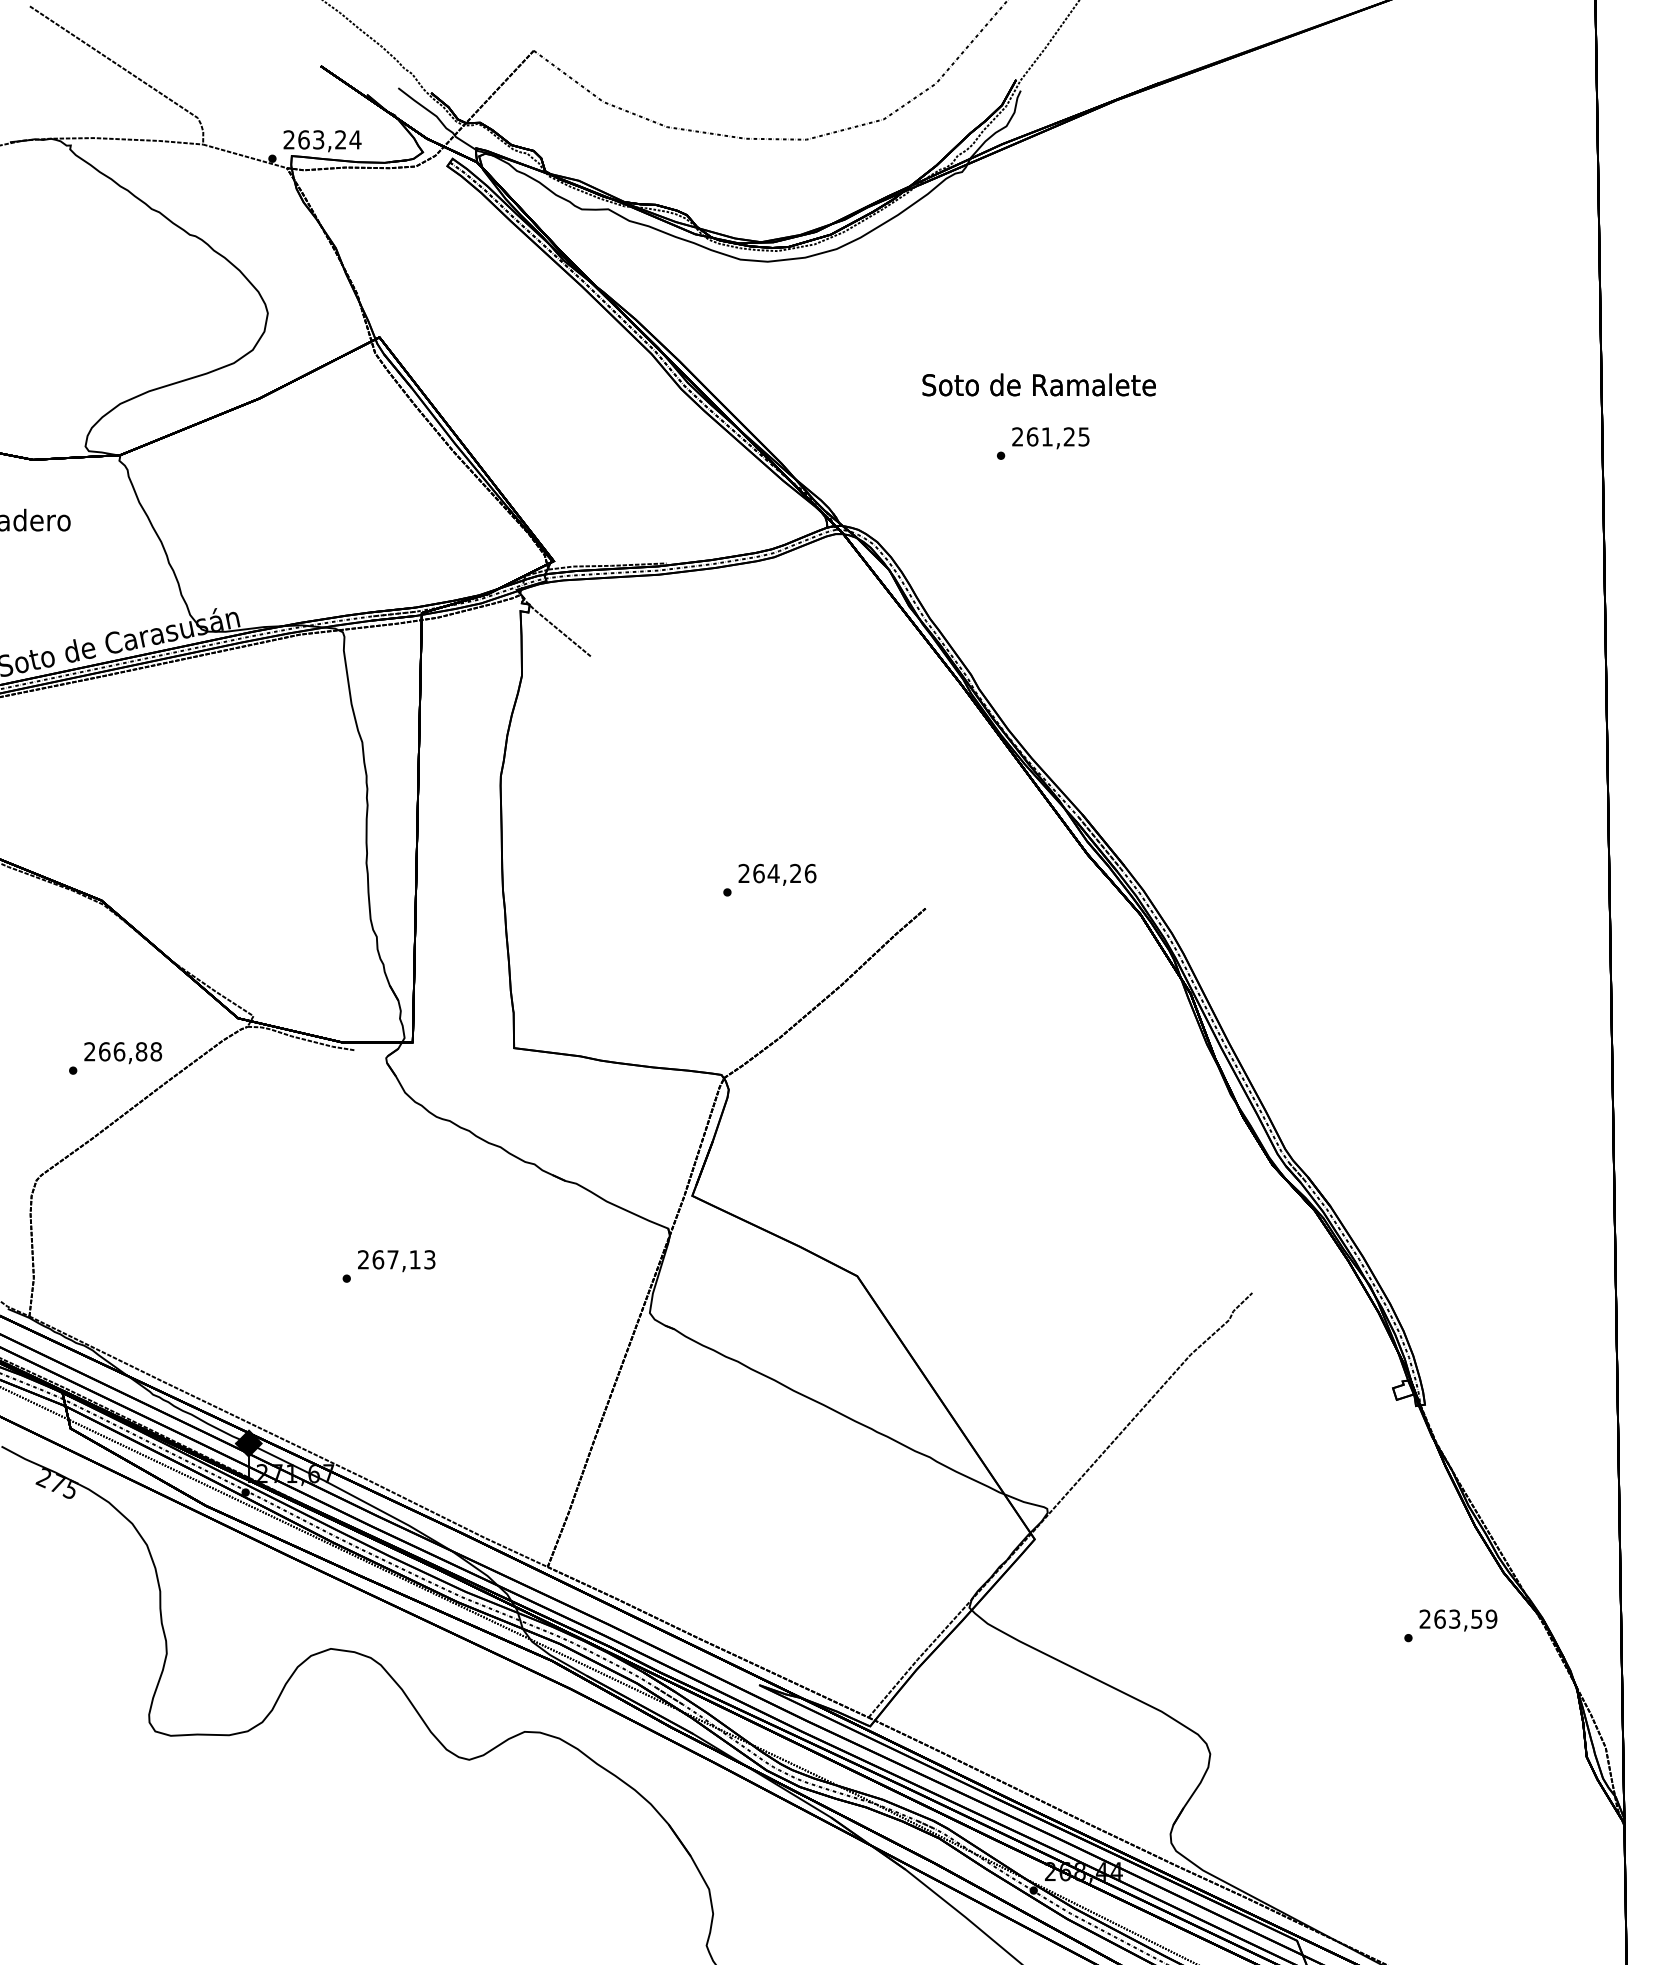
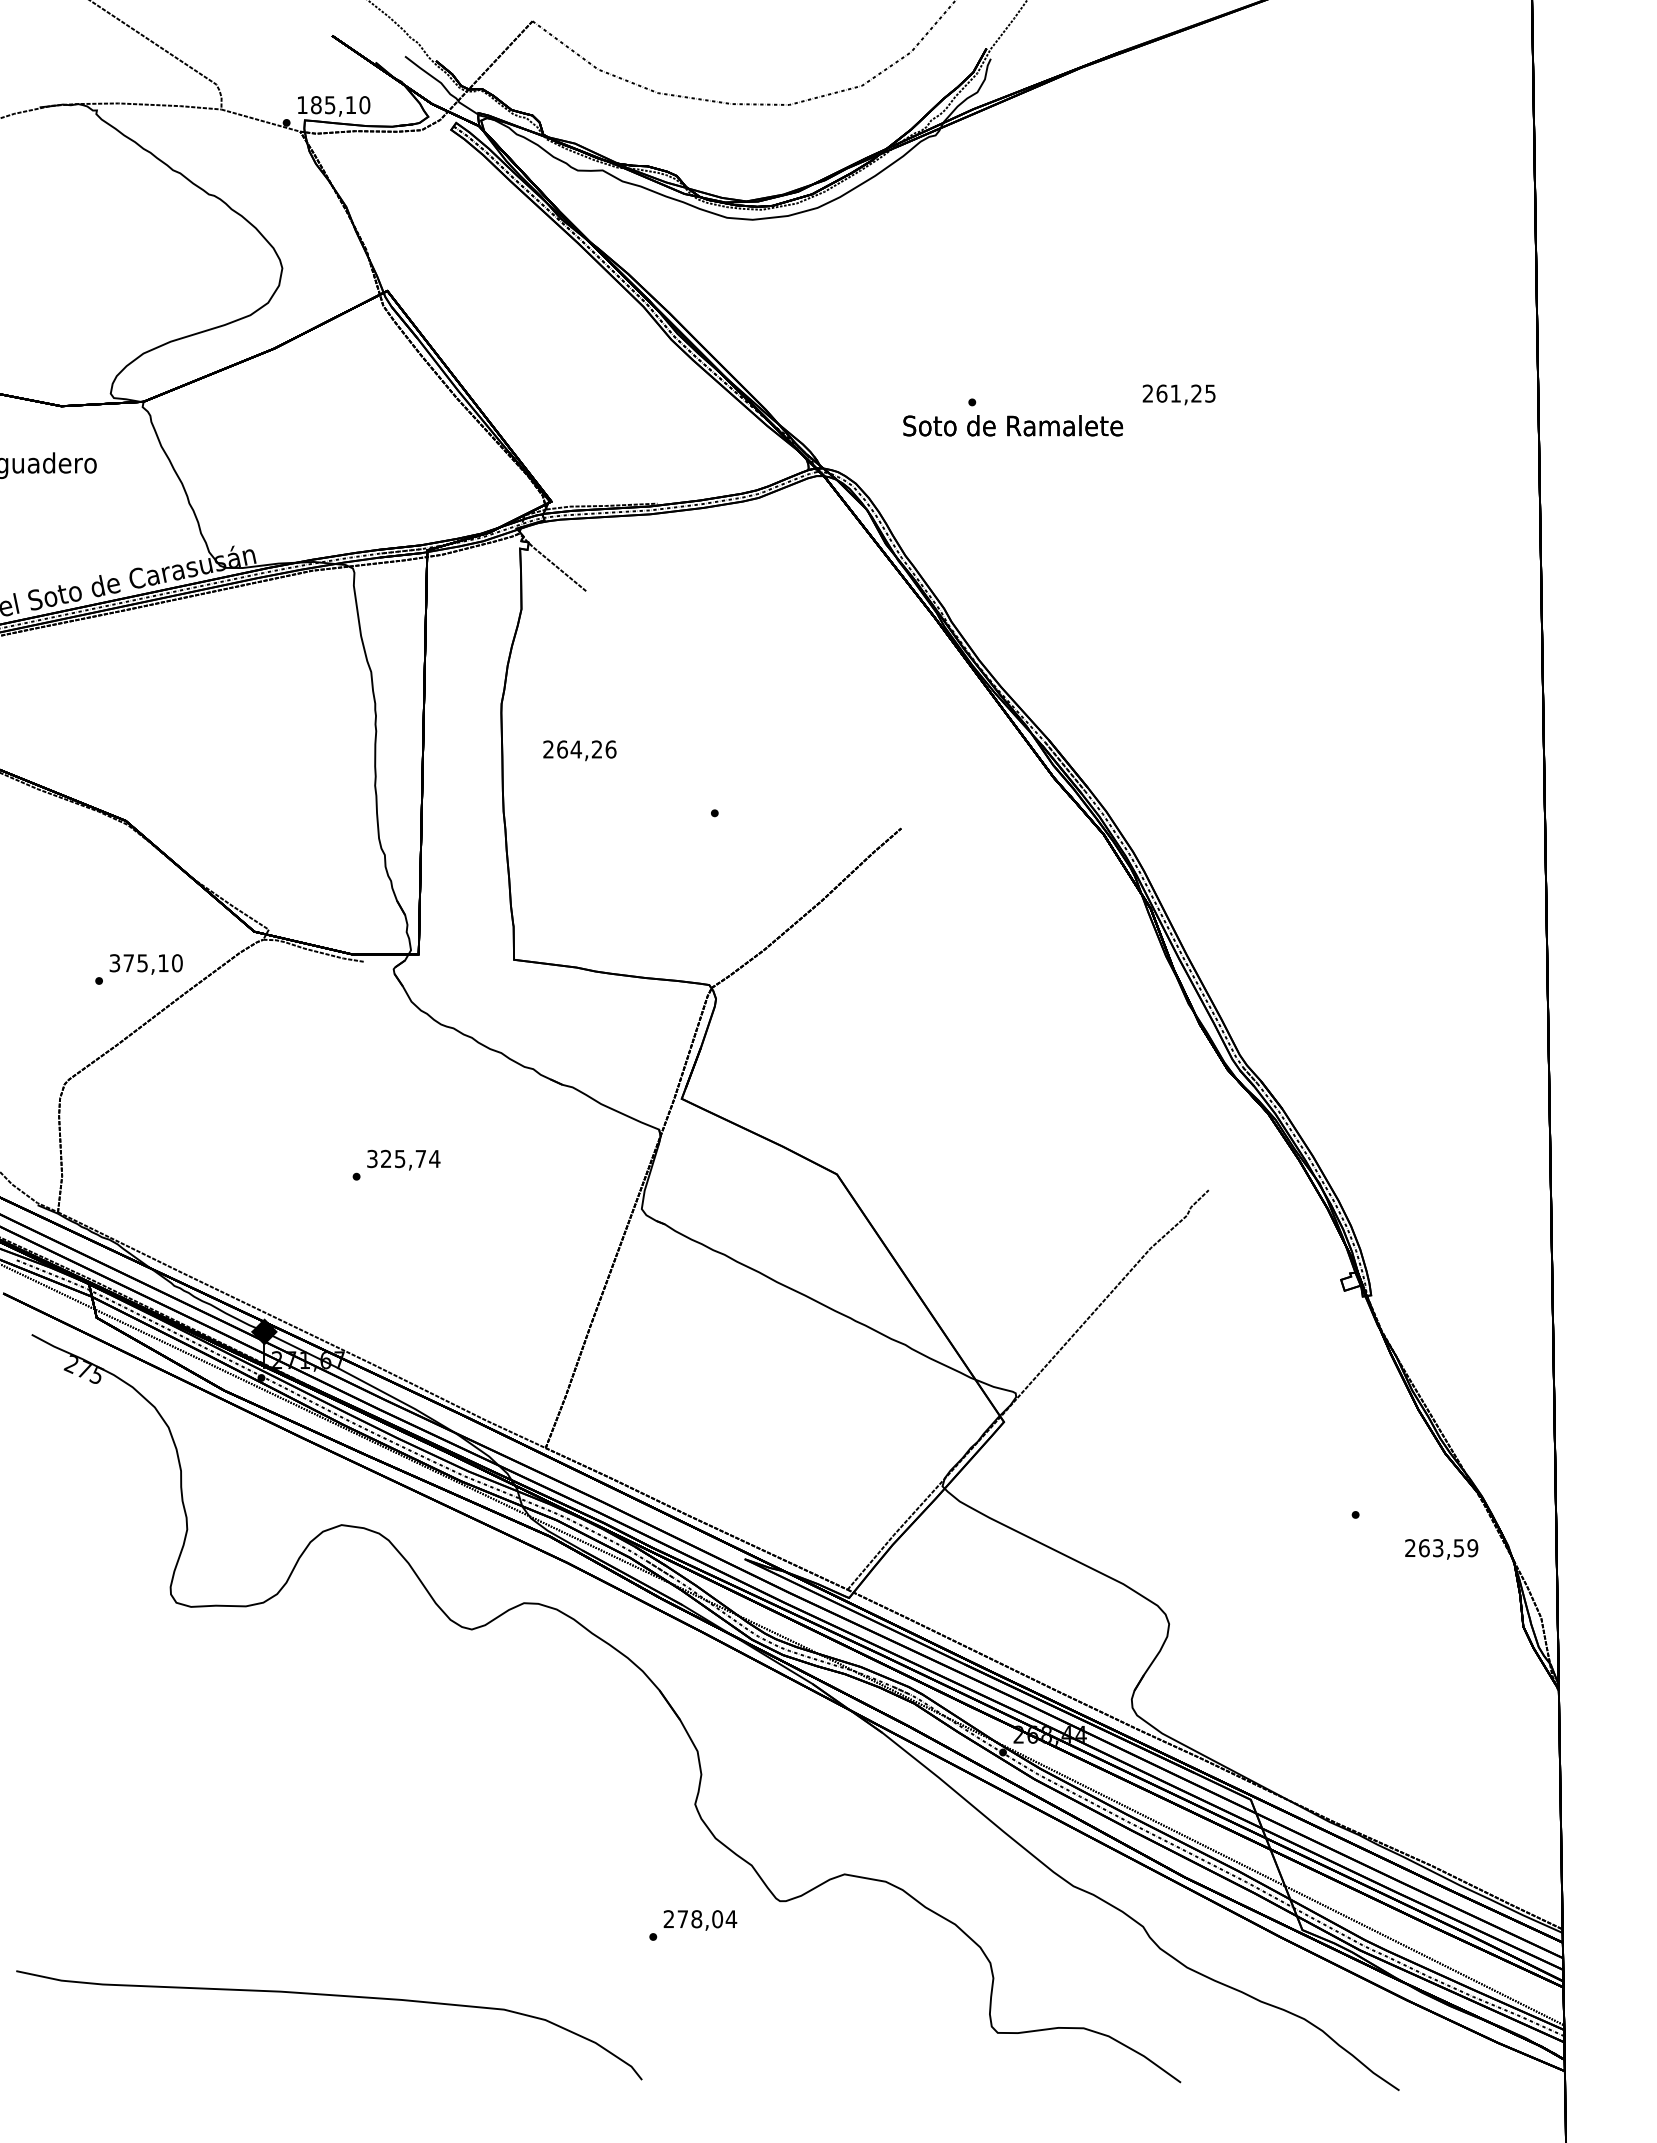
text: (322, 140) -> (333, 105), 263,24 -> 185,10
text: (1039, 384) -> (1013, 425), moved
text: (1050, 437) -> (1178, 394), moved
text: (777, 874) -> (579, 750), moved
text: (122, 1052) -> (145, 963), 266,88 -> 375,10
text: (396, 1259) -> (403, 1158), 267,13 -> 325,74
text: (1458, 1620) -> (1441, 1549), moved

